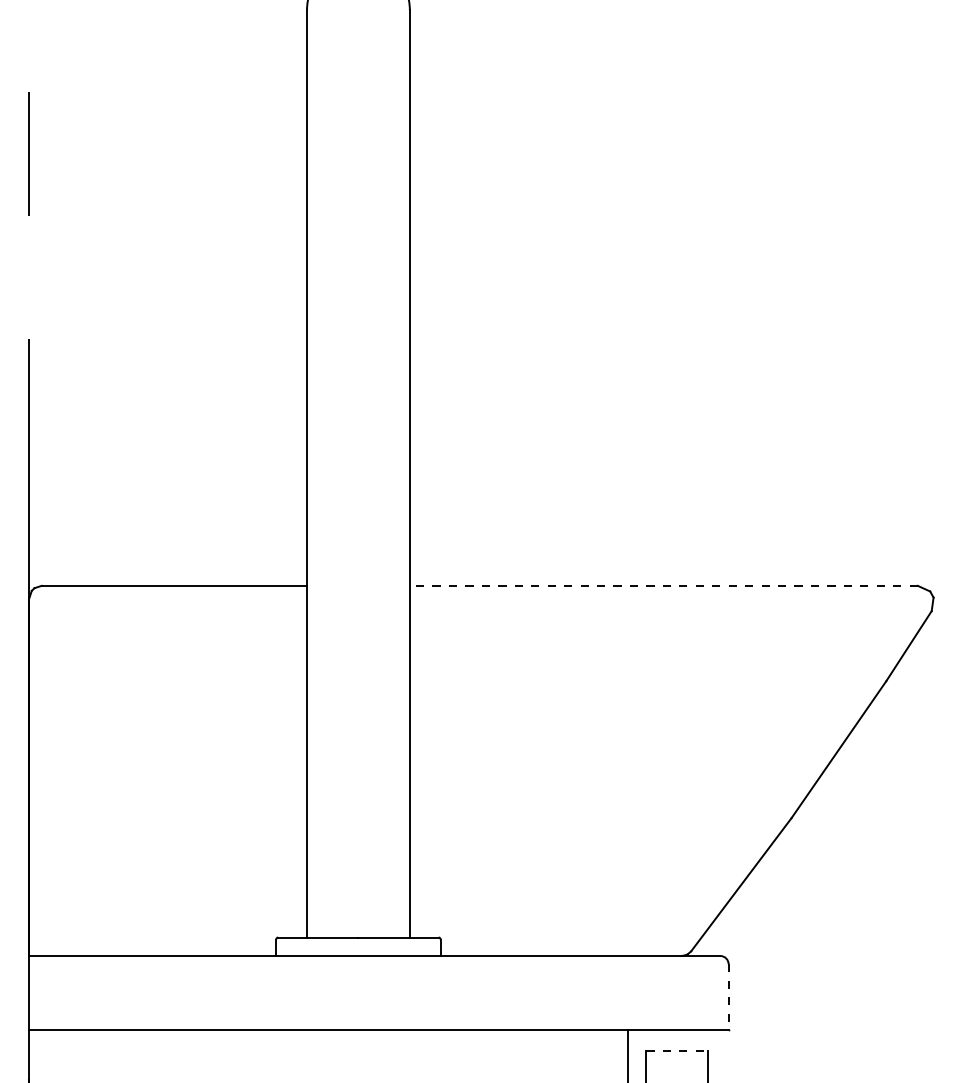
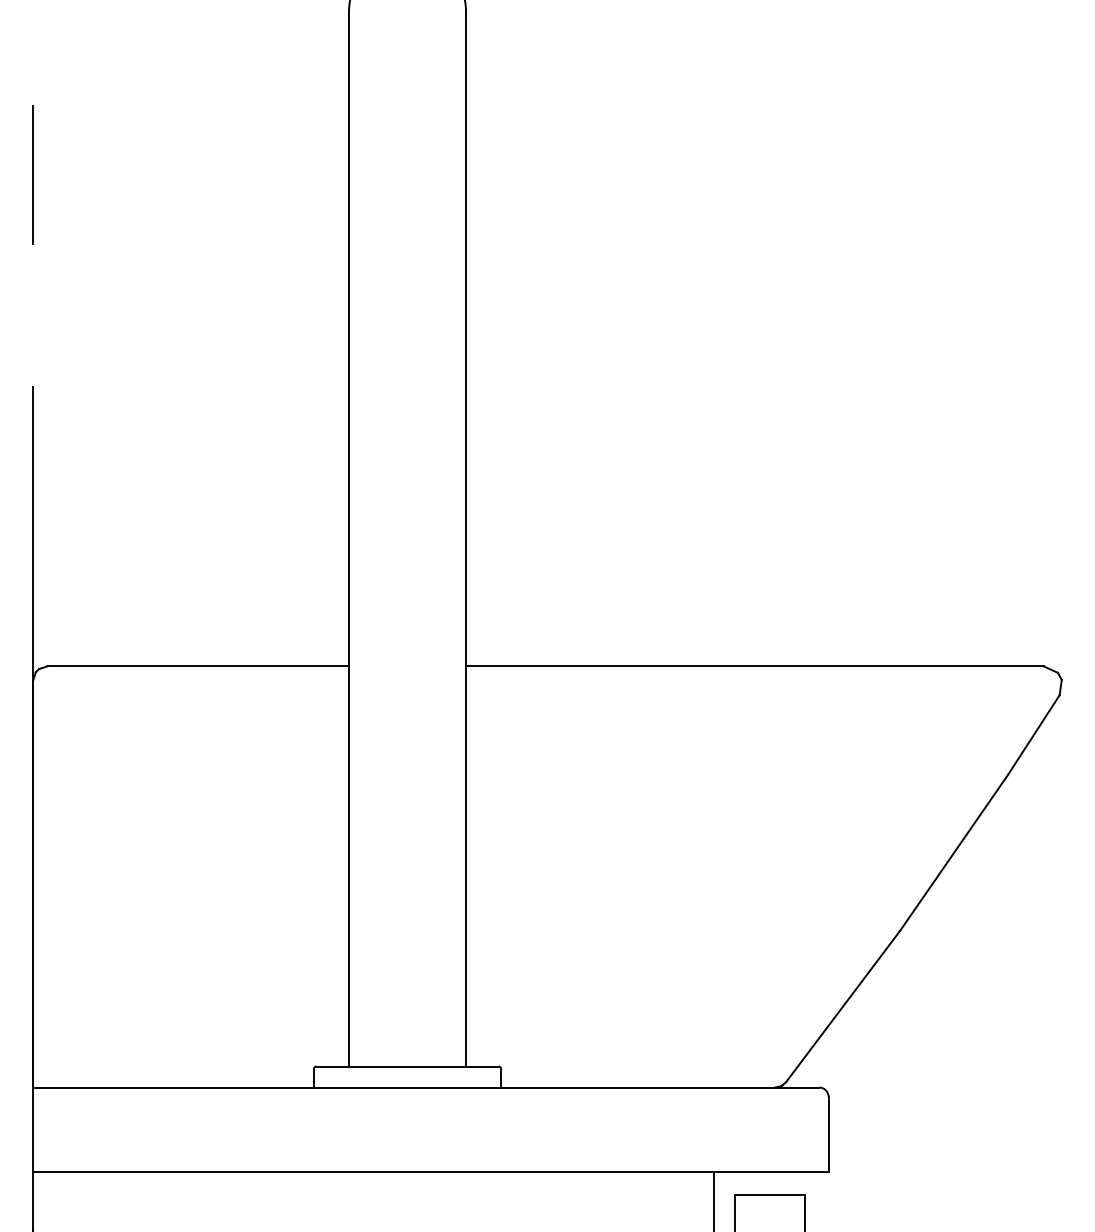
line: (663, 585) -> (754, 666), dashed -> solid
line: (728, 997) -> (828, 1134), dashed -> solid
line: (677, 1050) -> (770, 1195), dashed -> solid

